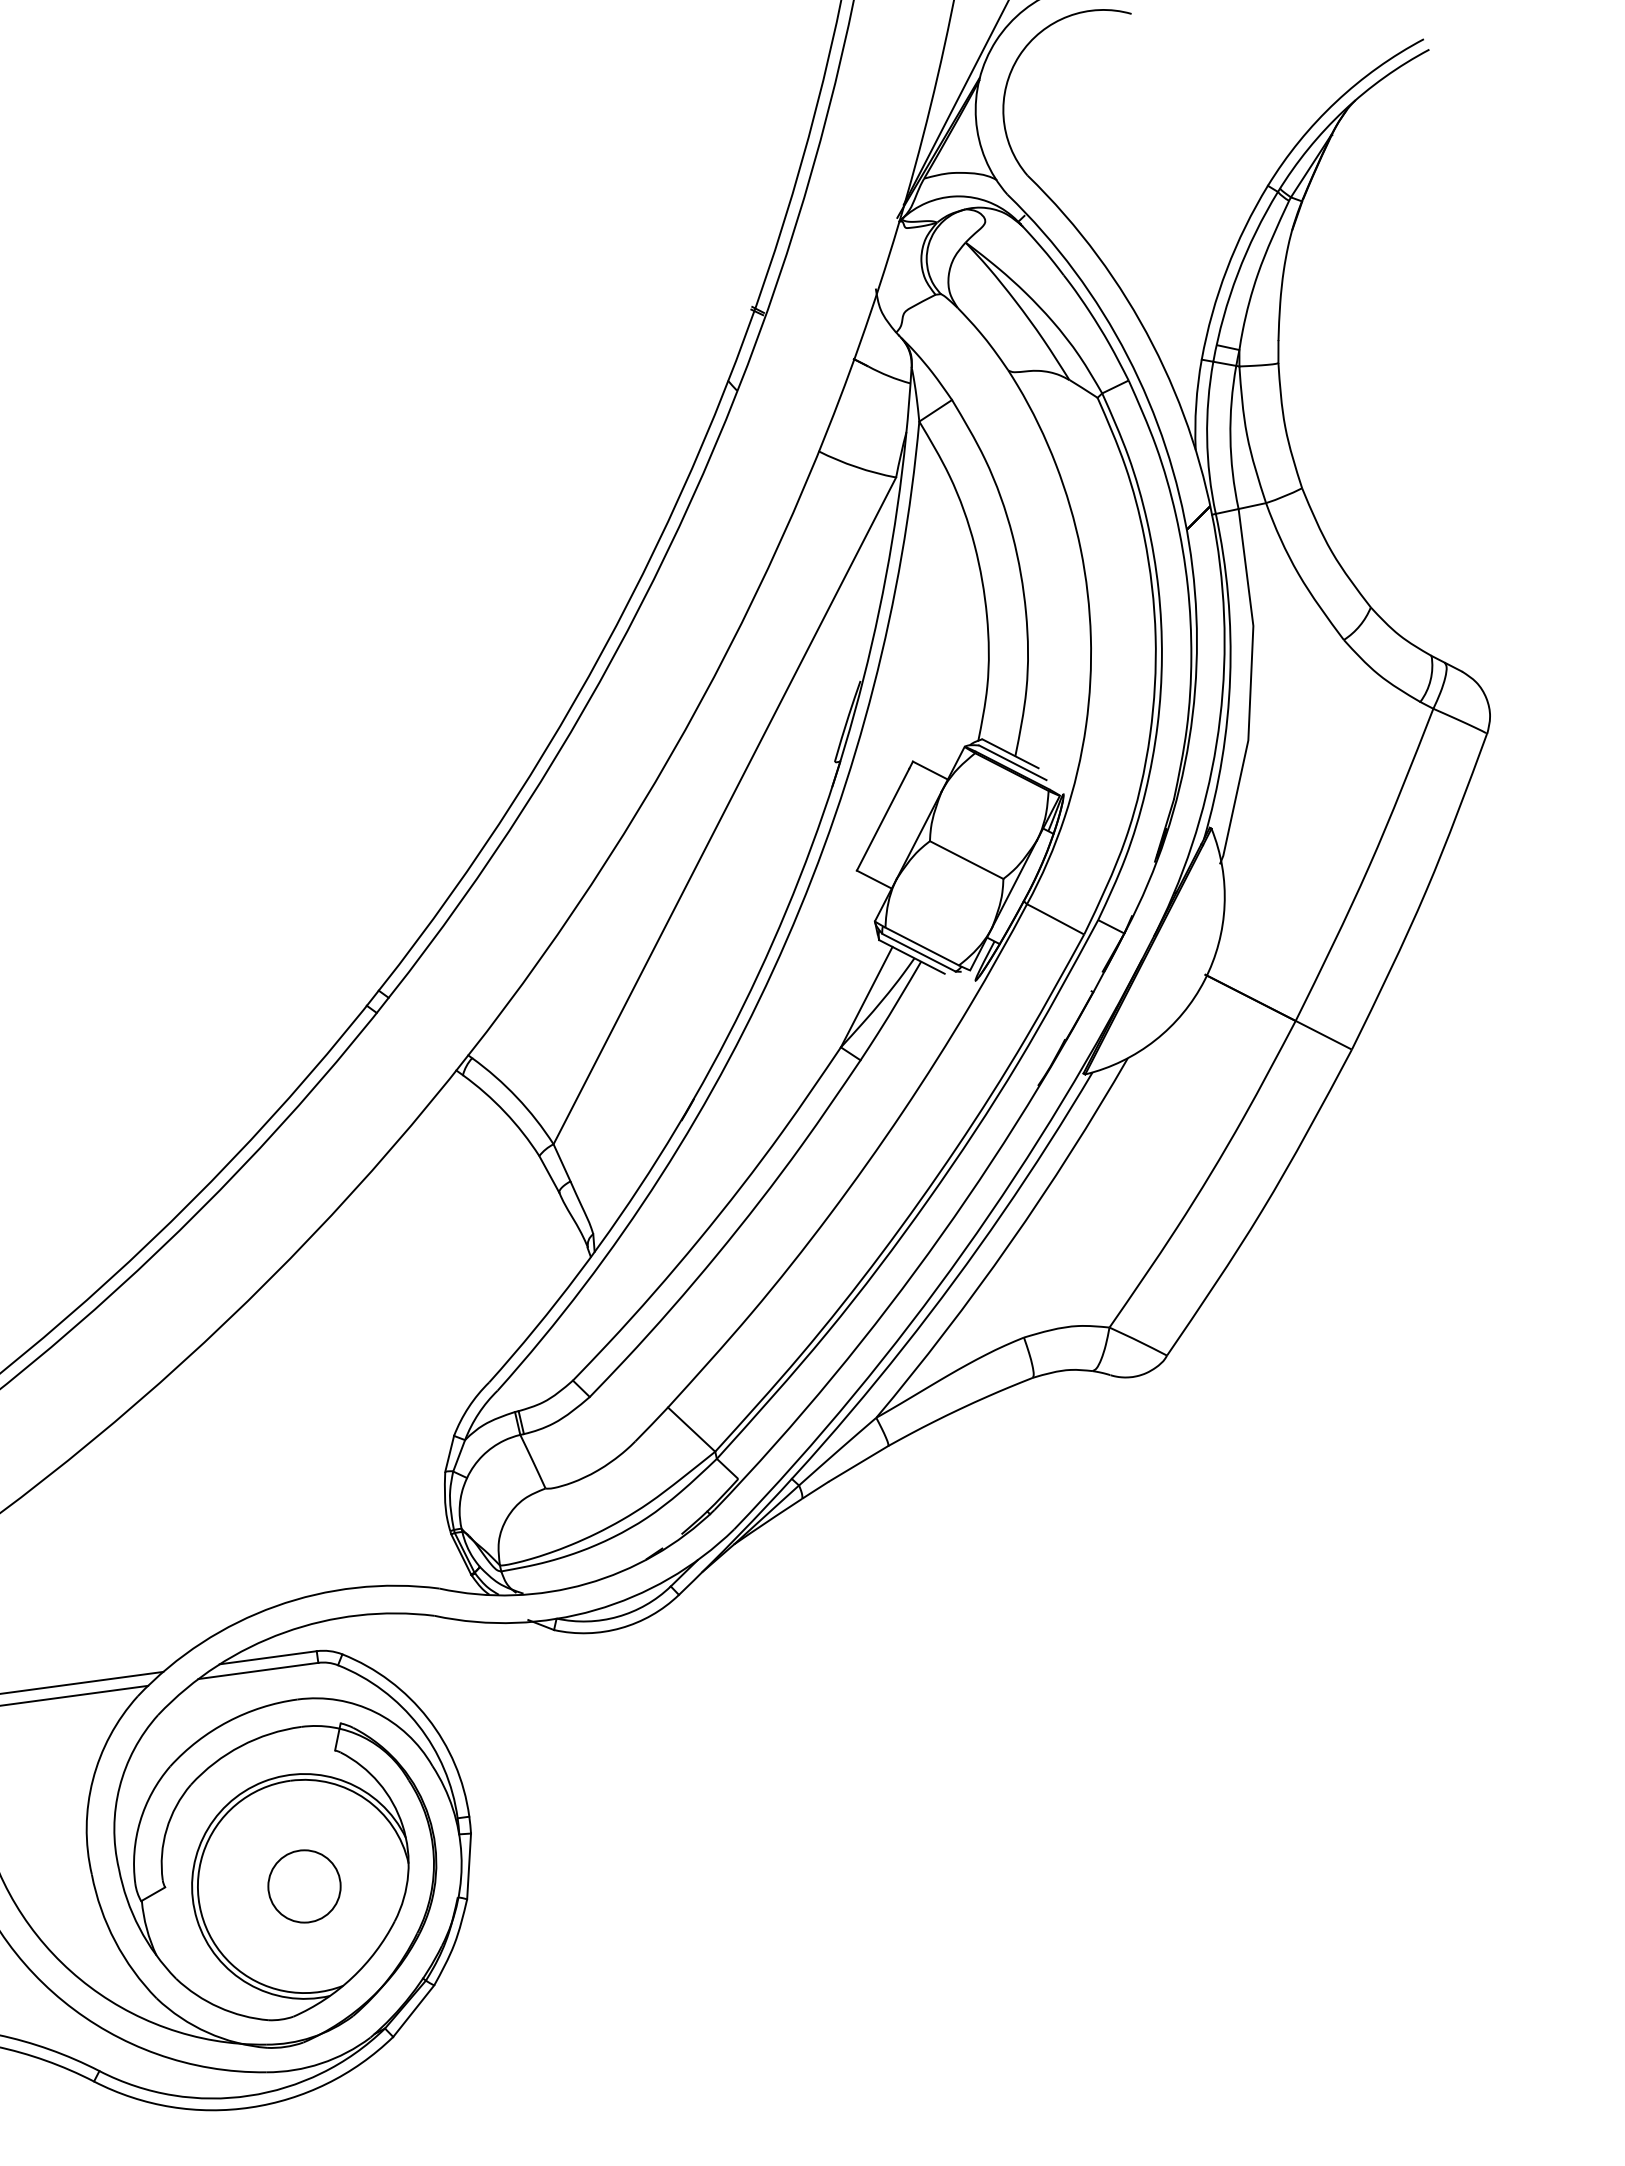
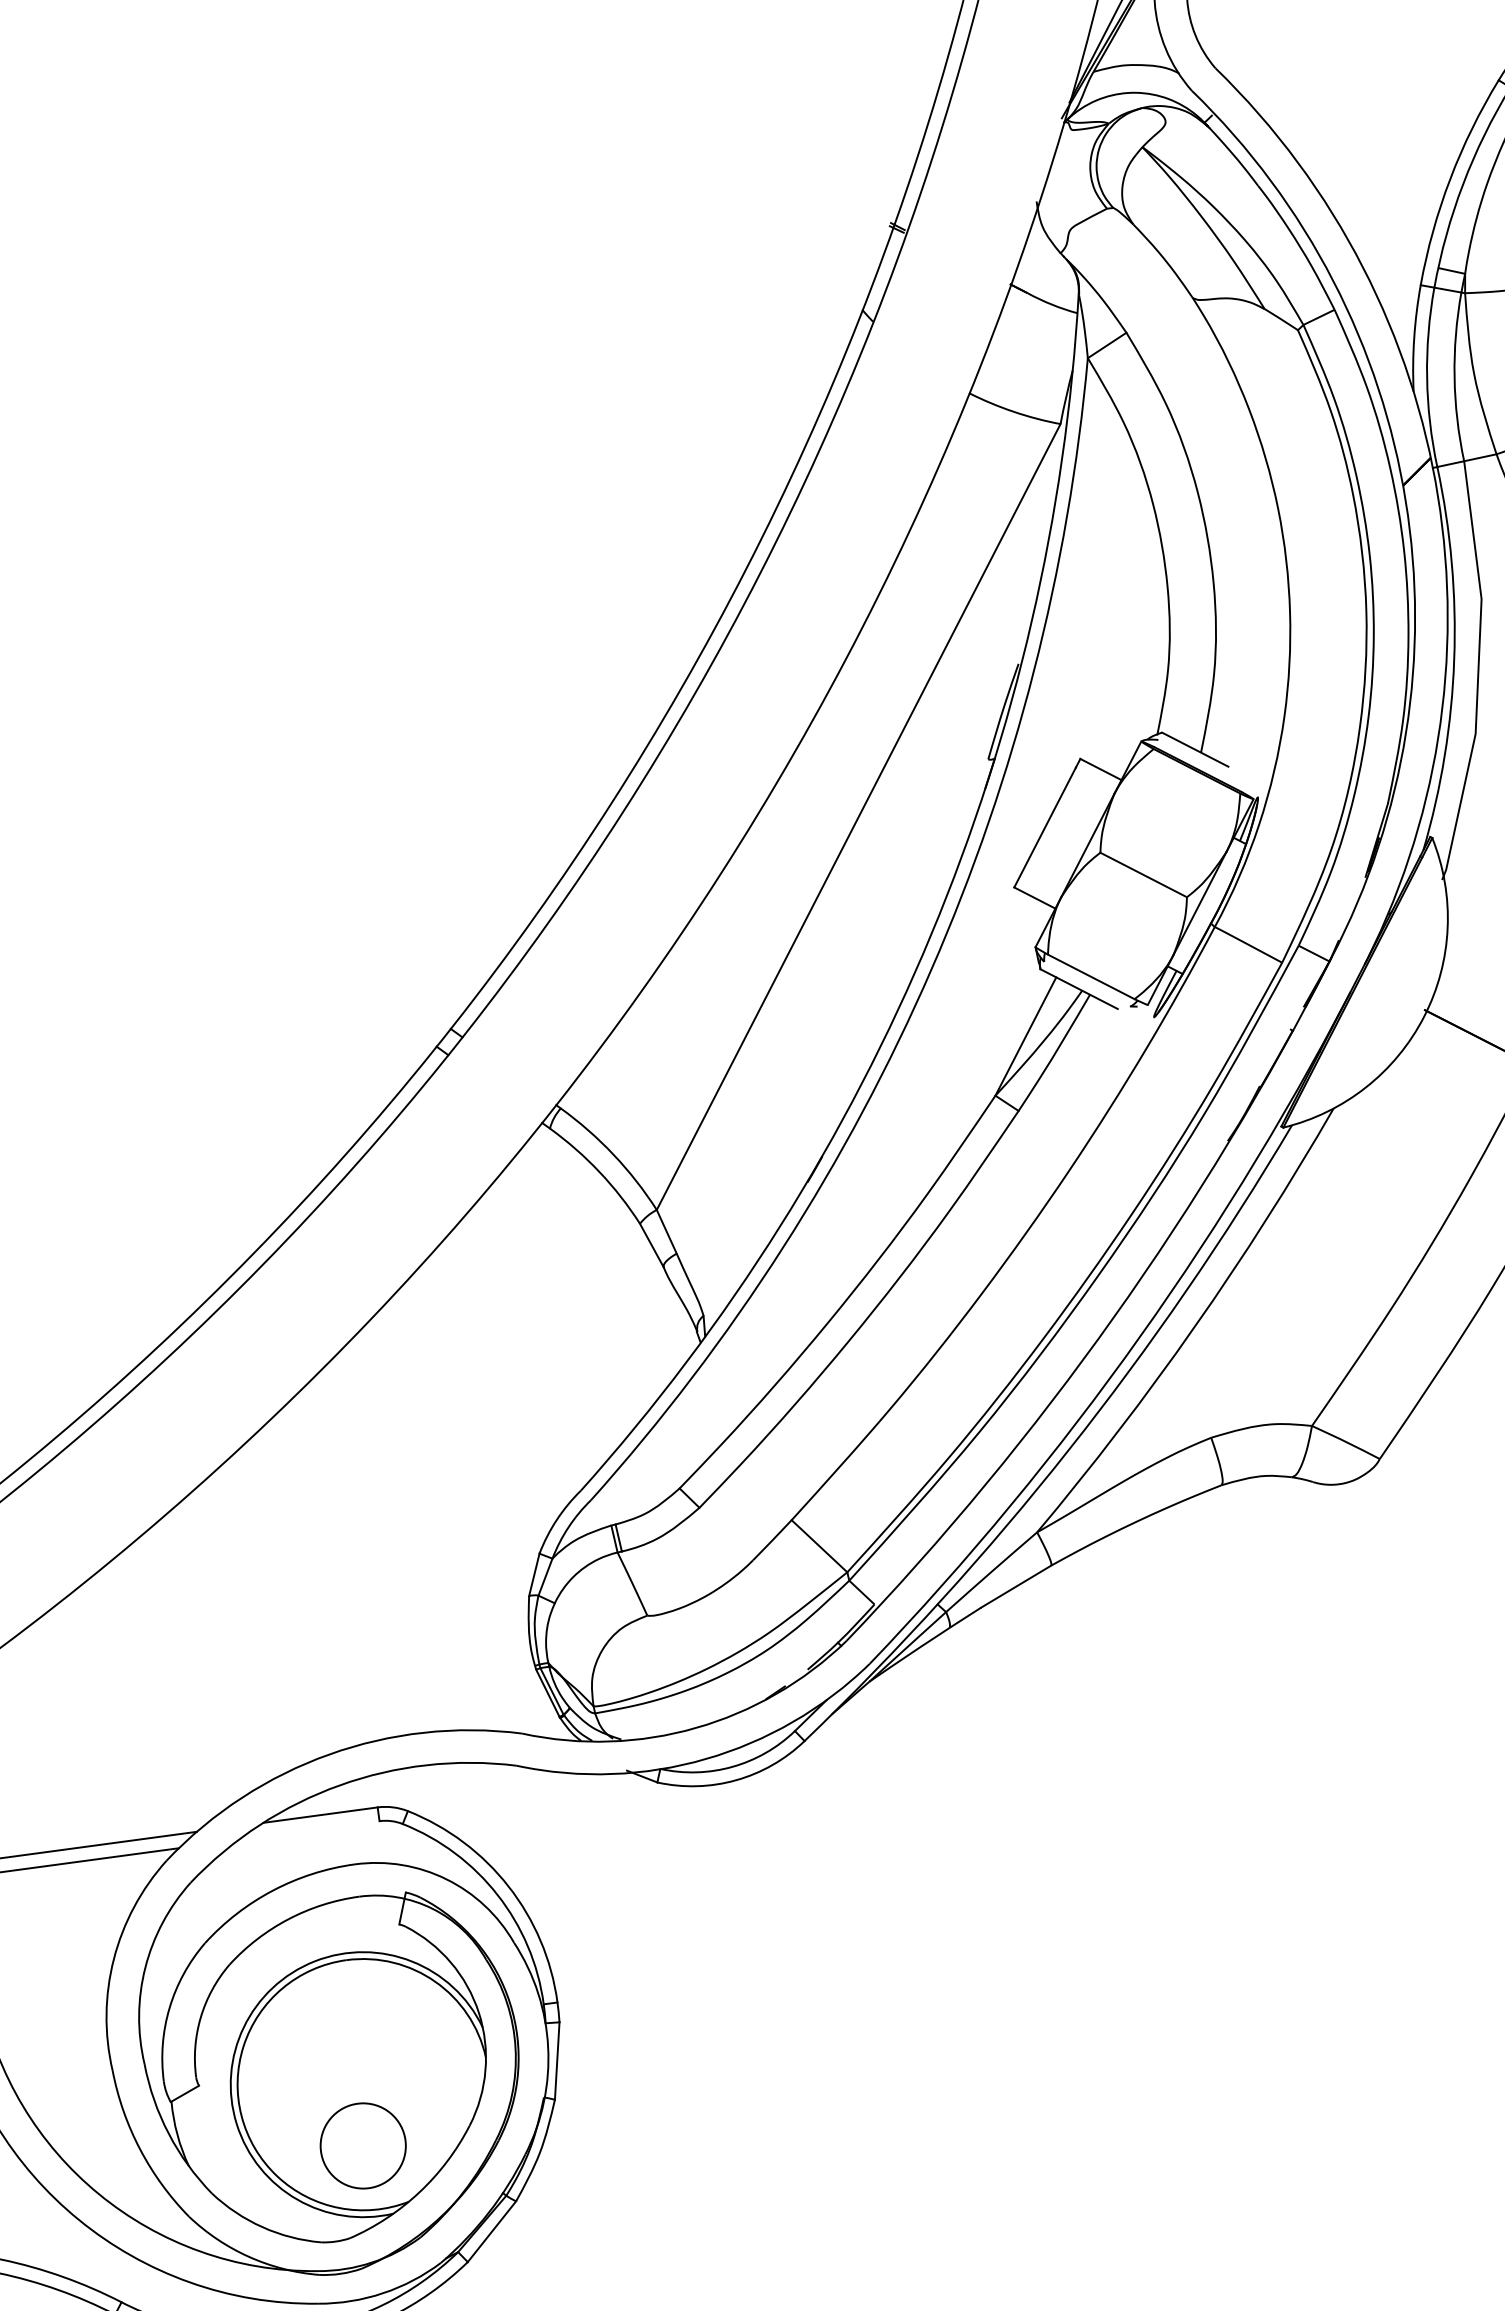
line: (1012, 762) -> (1197, 759), removed
line: (918, 952) -> (1086, 983), removed
line: (258, 1670) -> (309, 1830), removed
circle: (304, 1886) -> (363, 2146), moved

